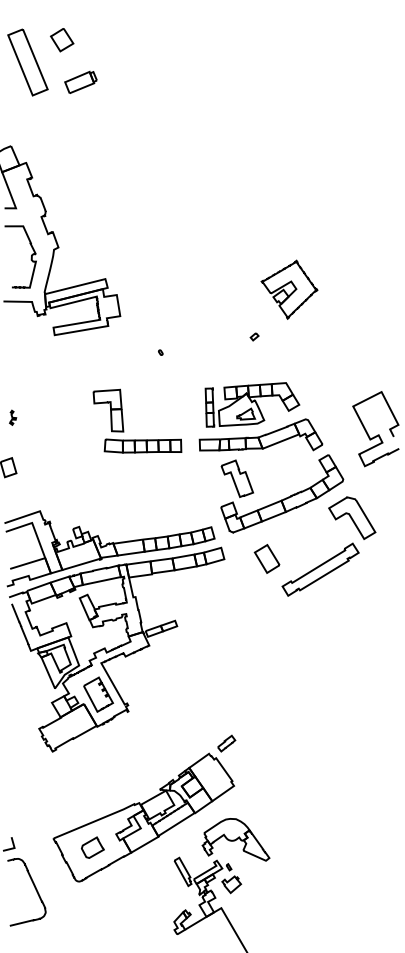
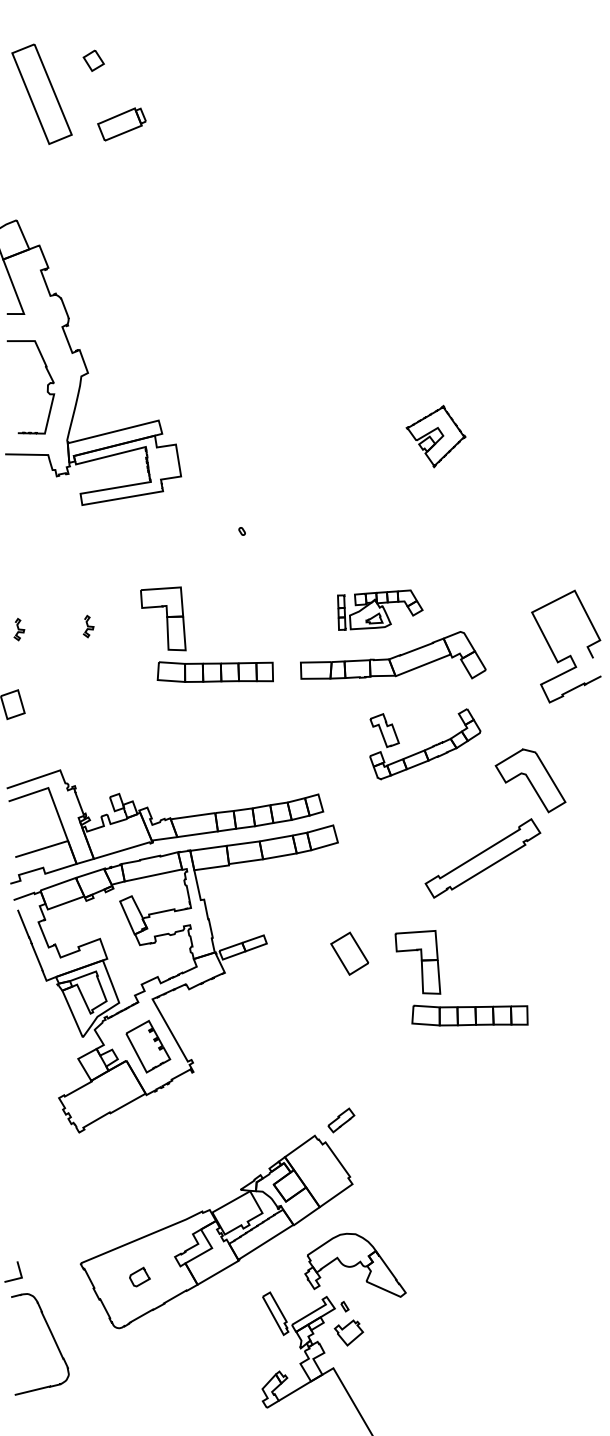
part: (62, 40) -> (94, 61), size x0.6
part: (289, 289) -> (436, 436), size x0.7
part: (254, 336) -> (383, 507), removed
part: (252, 404) -> (380, 609), size x0.6
curve: (59, 415) -> (89, 626), added
part: (282, 493) -> (425, 743), size x0.6
part: (266, 558) -> (348, 953), moved
part: (292, 648) -> (440, 977), added
part: (92, 847) -> (139, 1276), size x0.6

